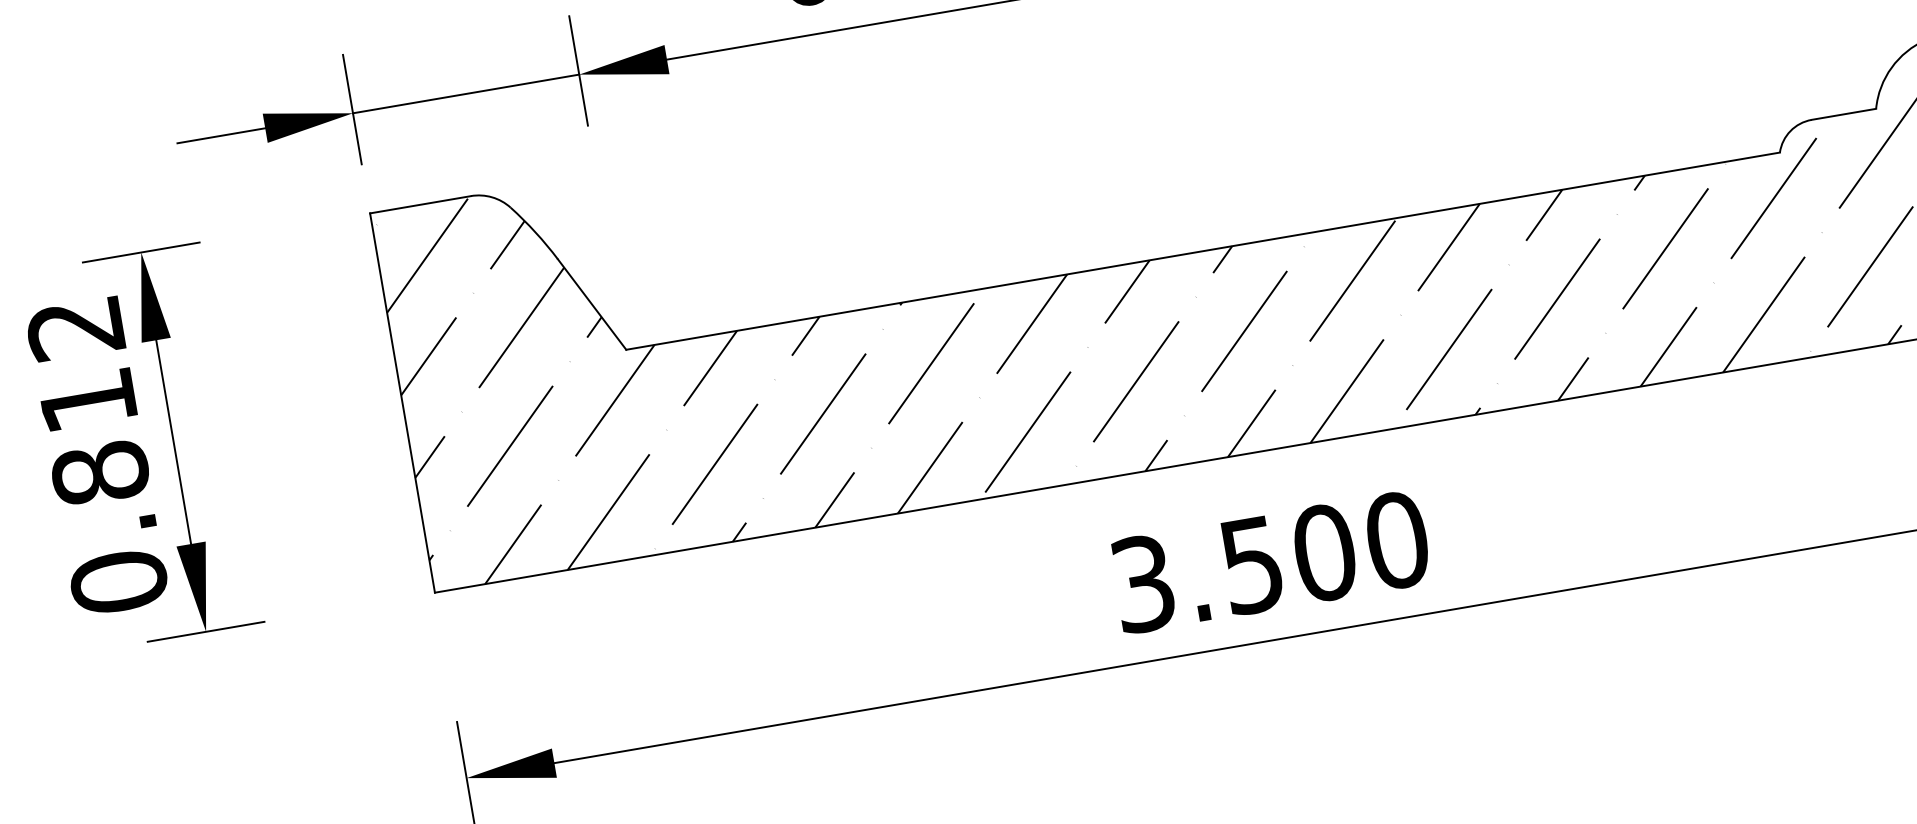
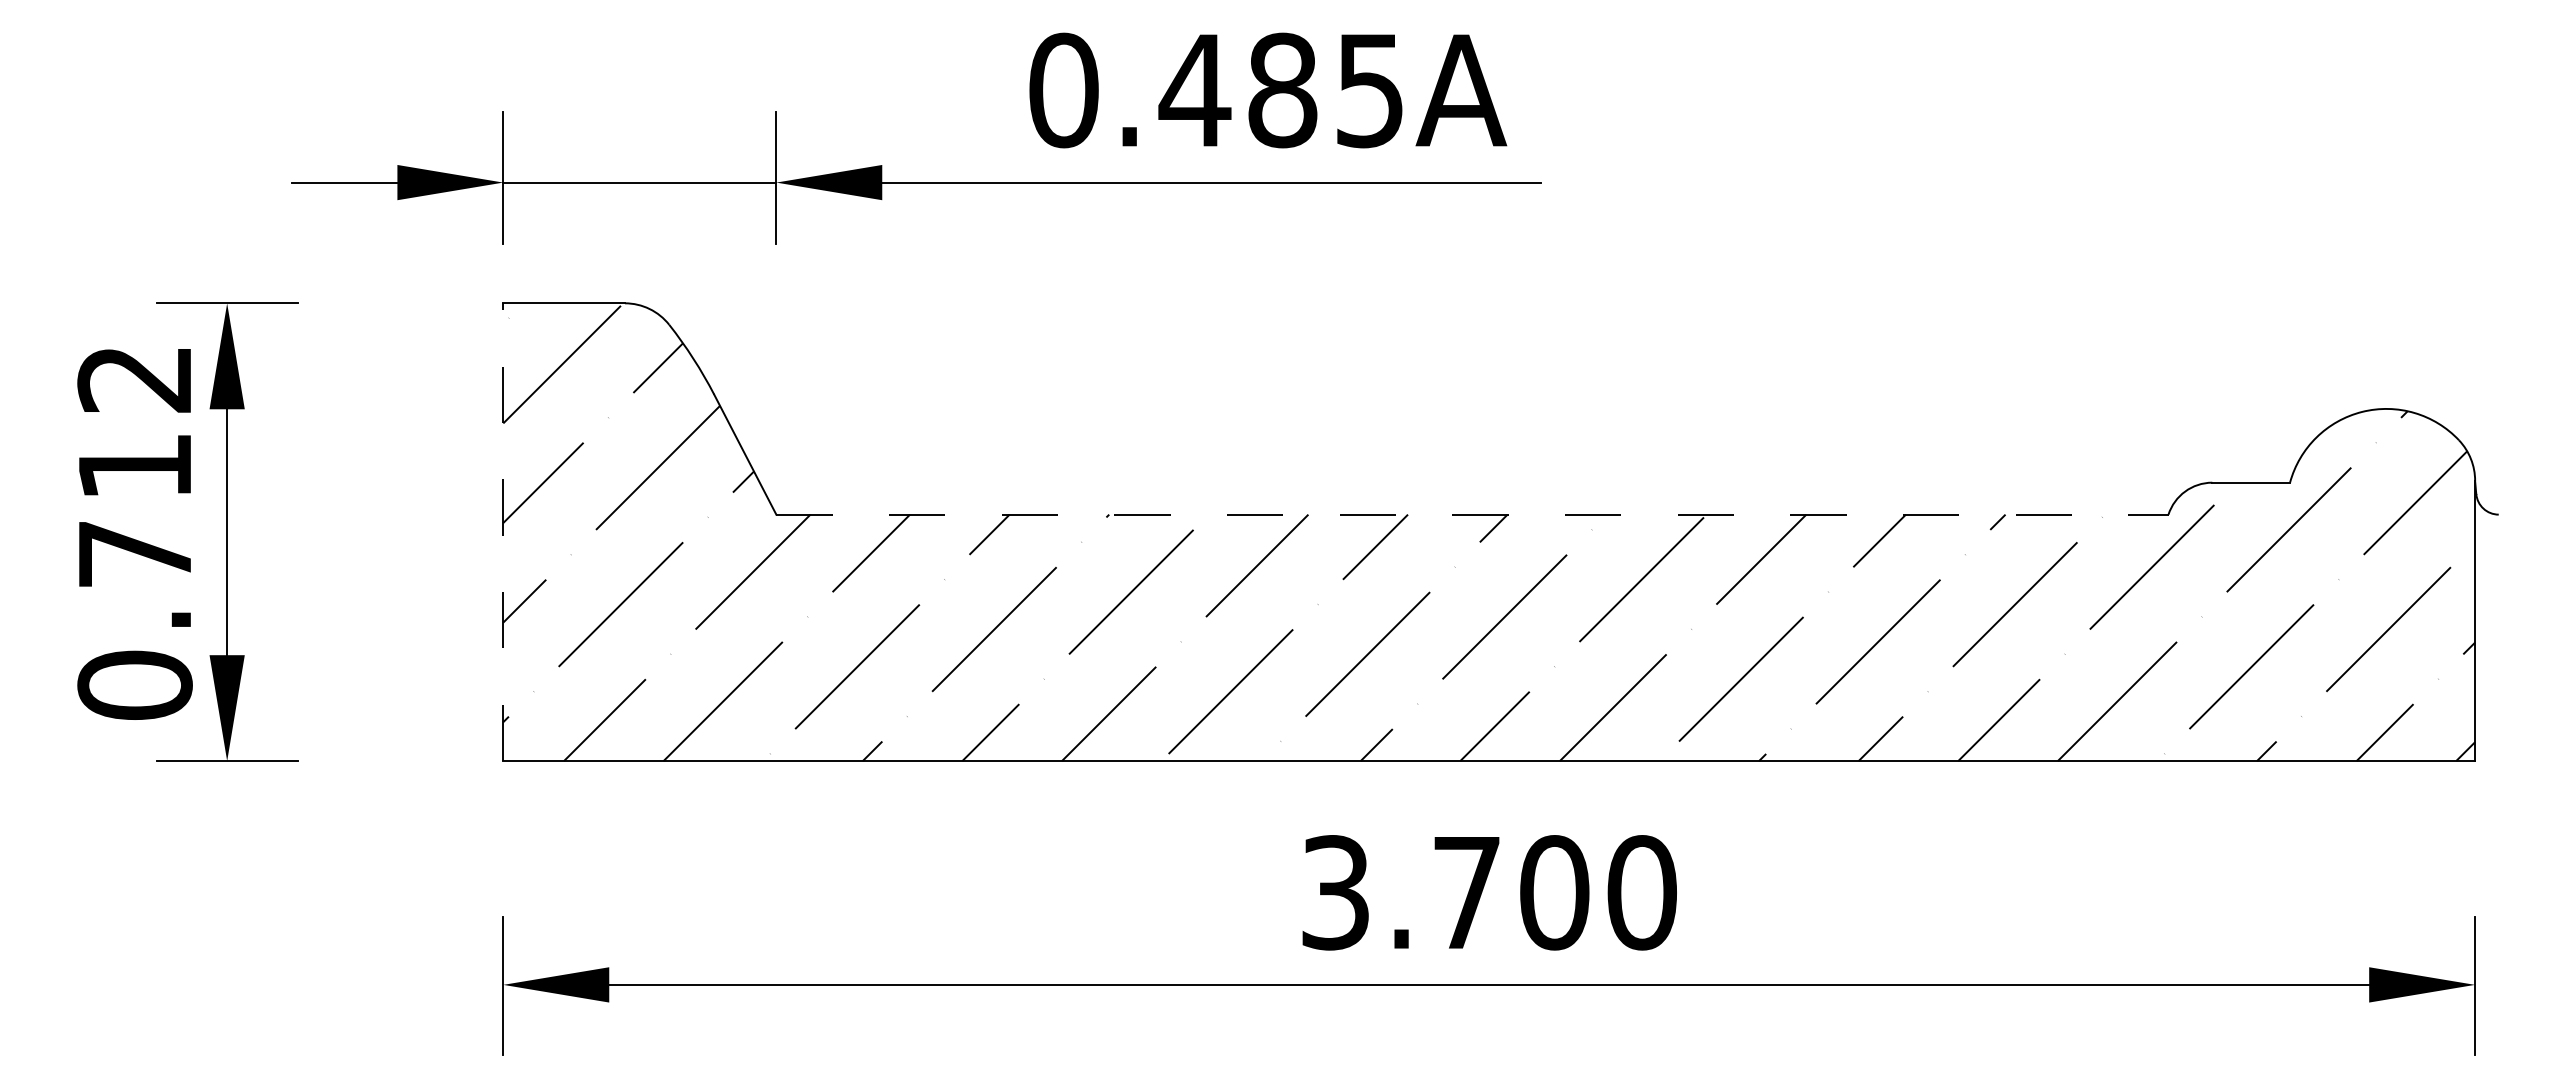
line: (1203, 251) -> (1472, 514), solid -> dashed
line: (402, 403) -> (503, 532), solid -> dashed
text: (99, 472) -> (134, 553), 0.812 -> 0.712
text: (1251, 565) -> (1466, 893), 3.500 -> 3.700

